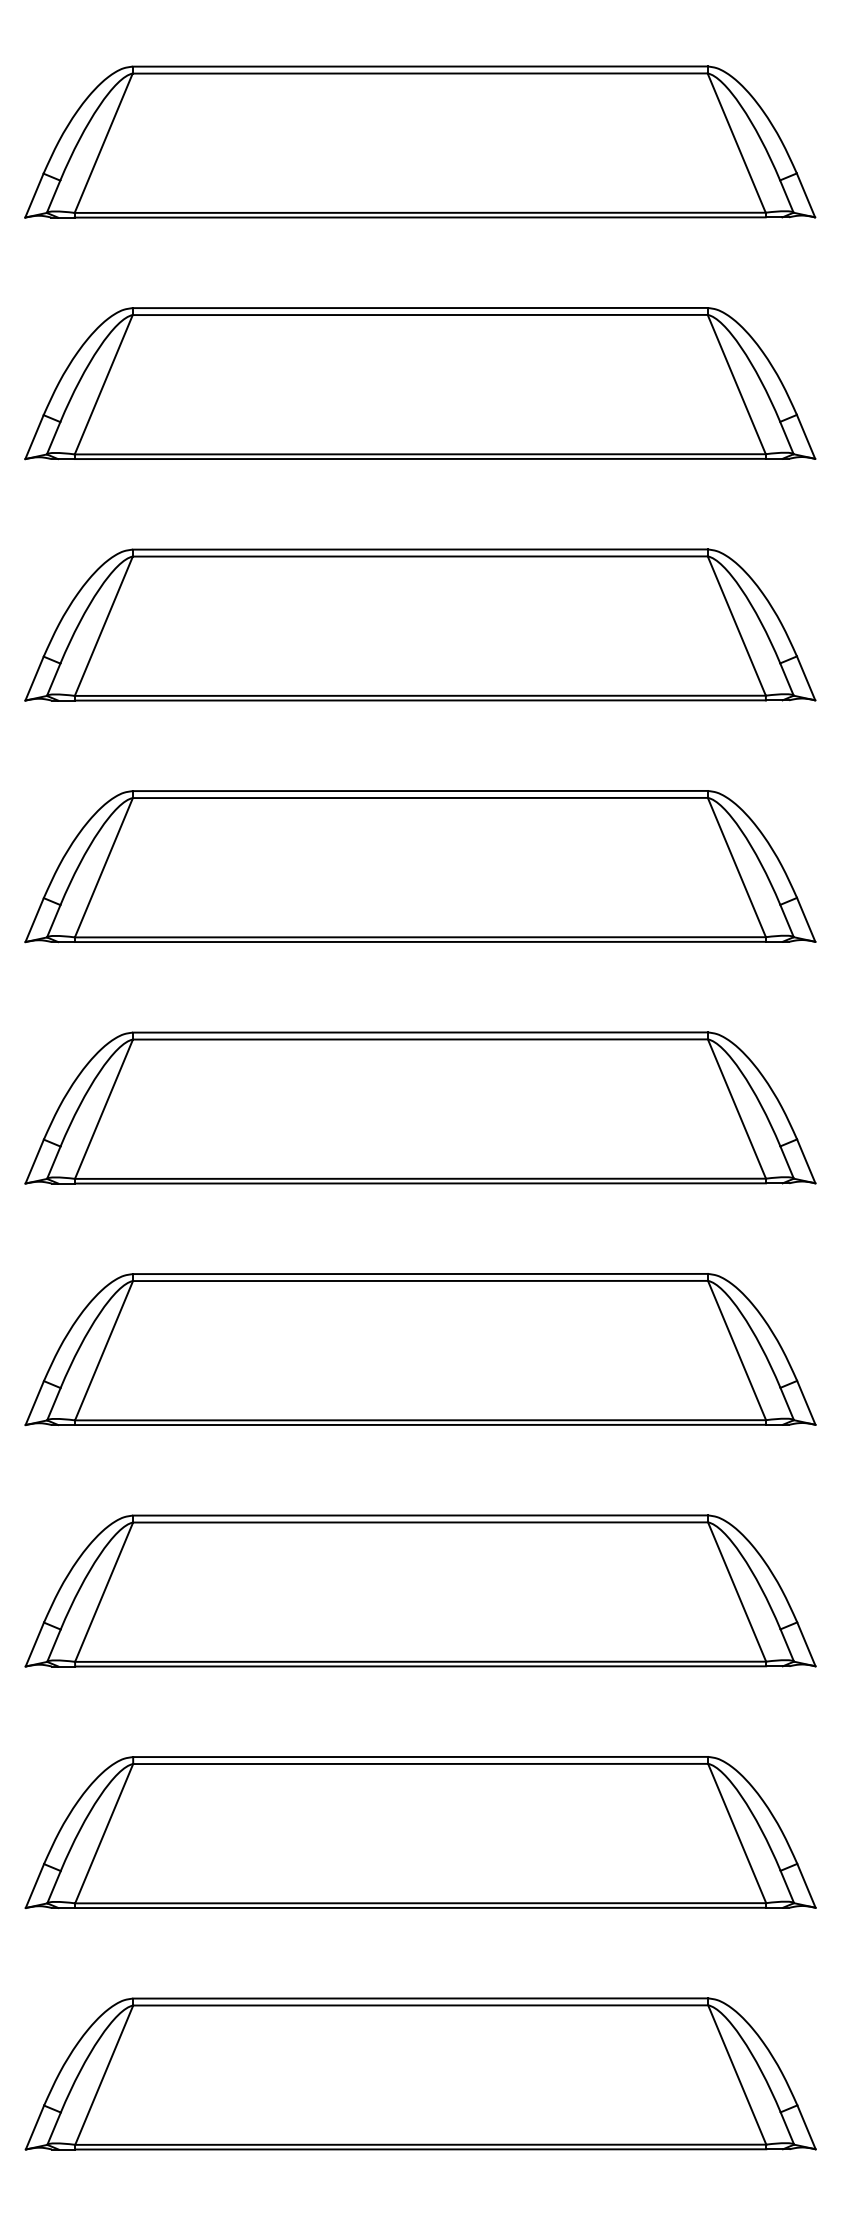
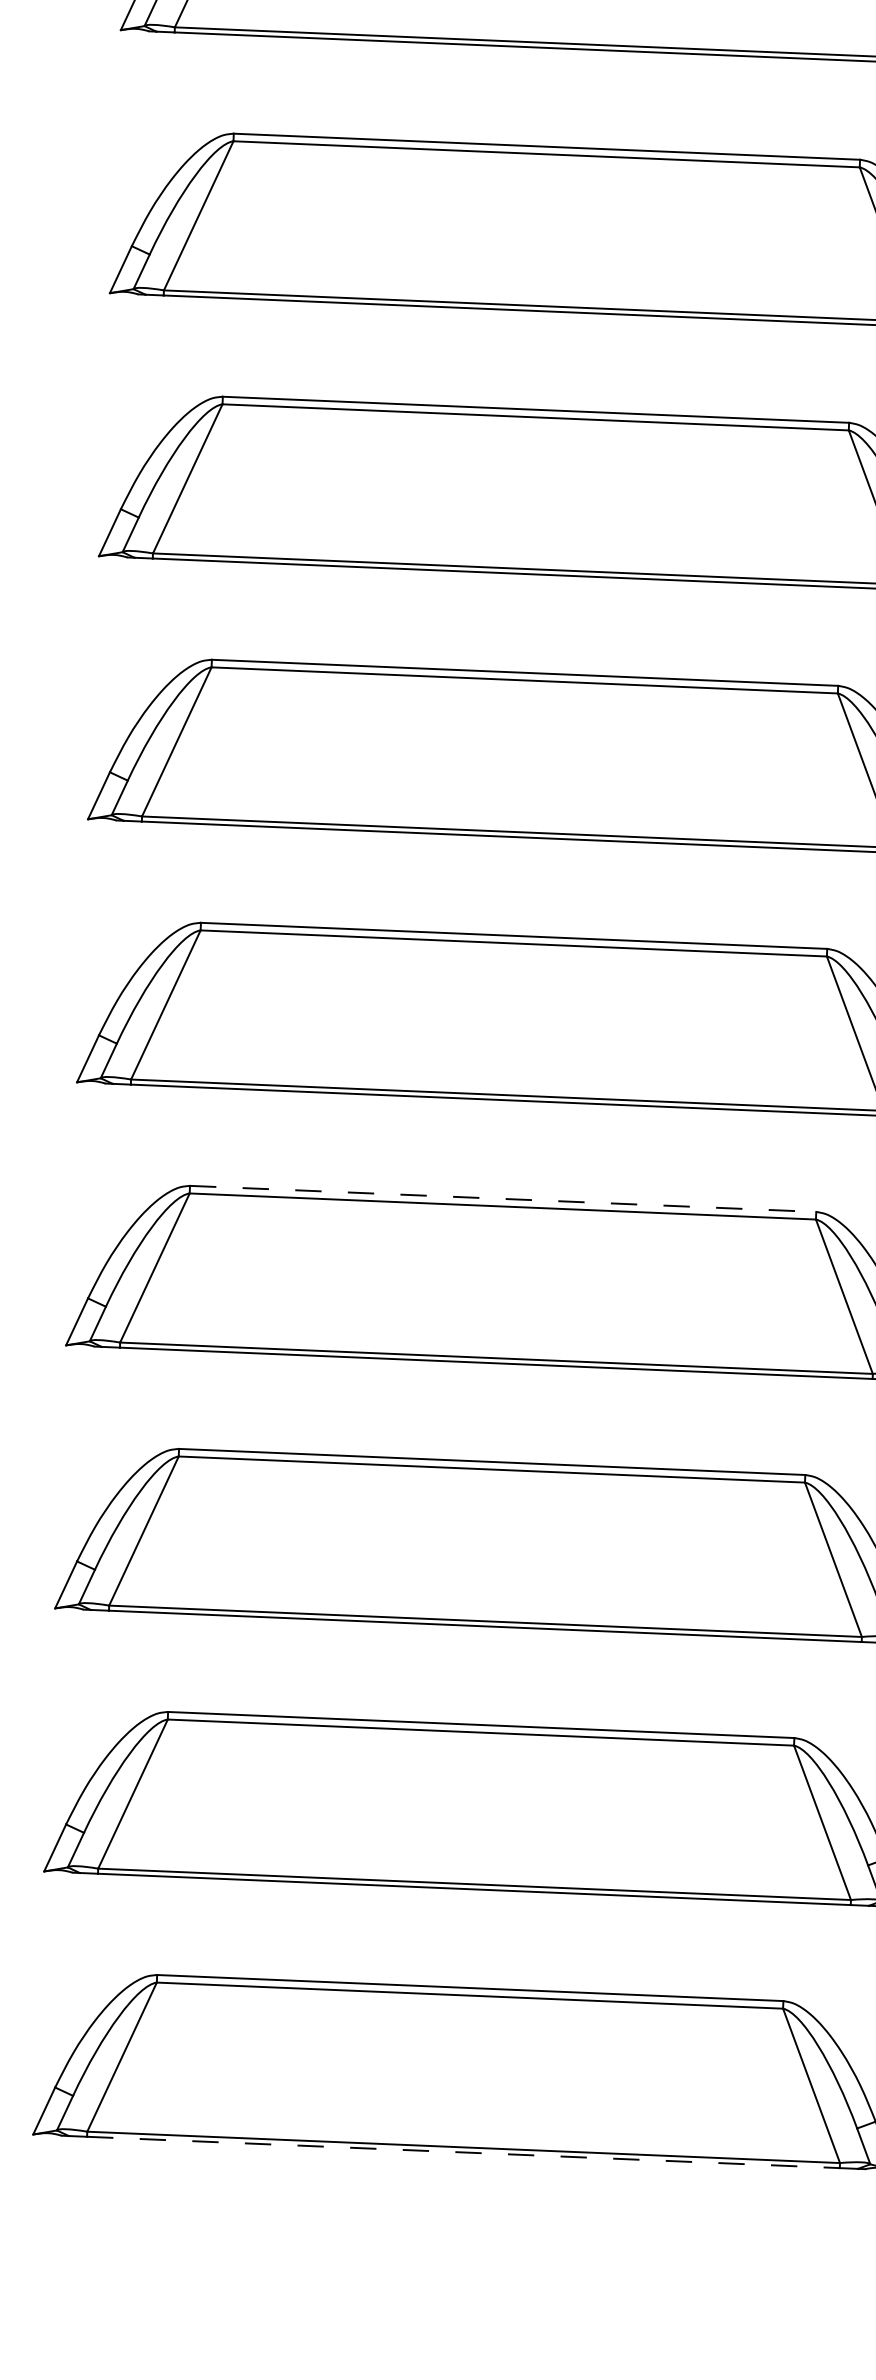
line: (421, 1274) -> (504, 1199), solid -> dashed
line: (420, 2149) -> (463, 2152), solid -> dashed

